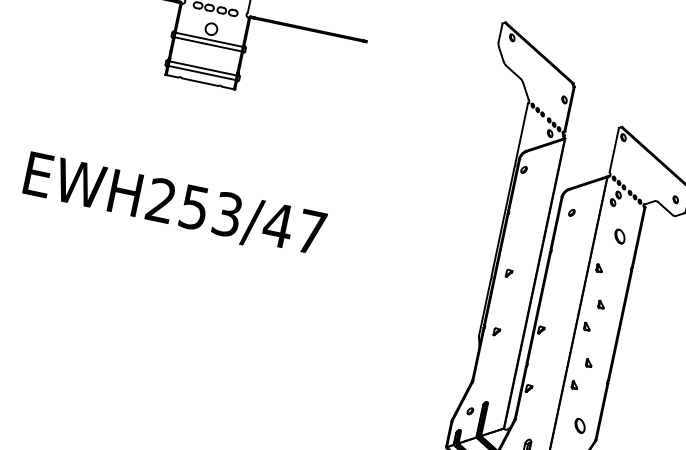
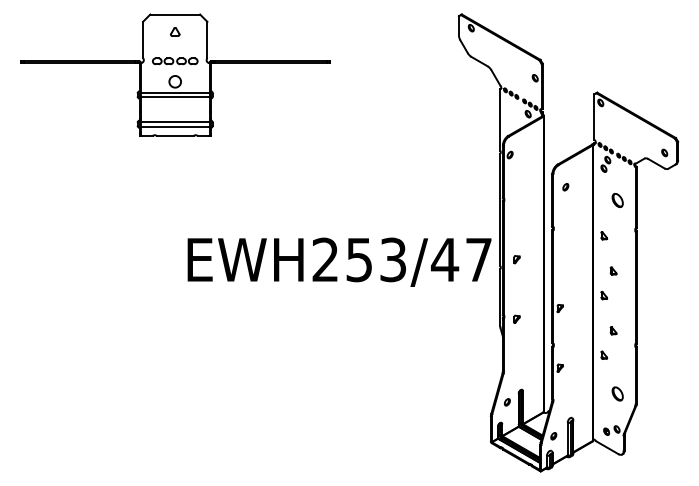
text: (174, 205) -> (339, 261), moved

